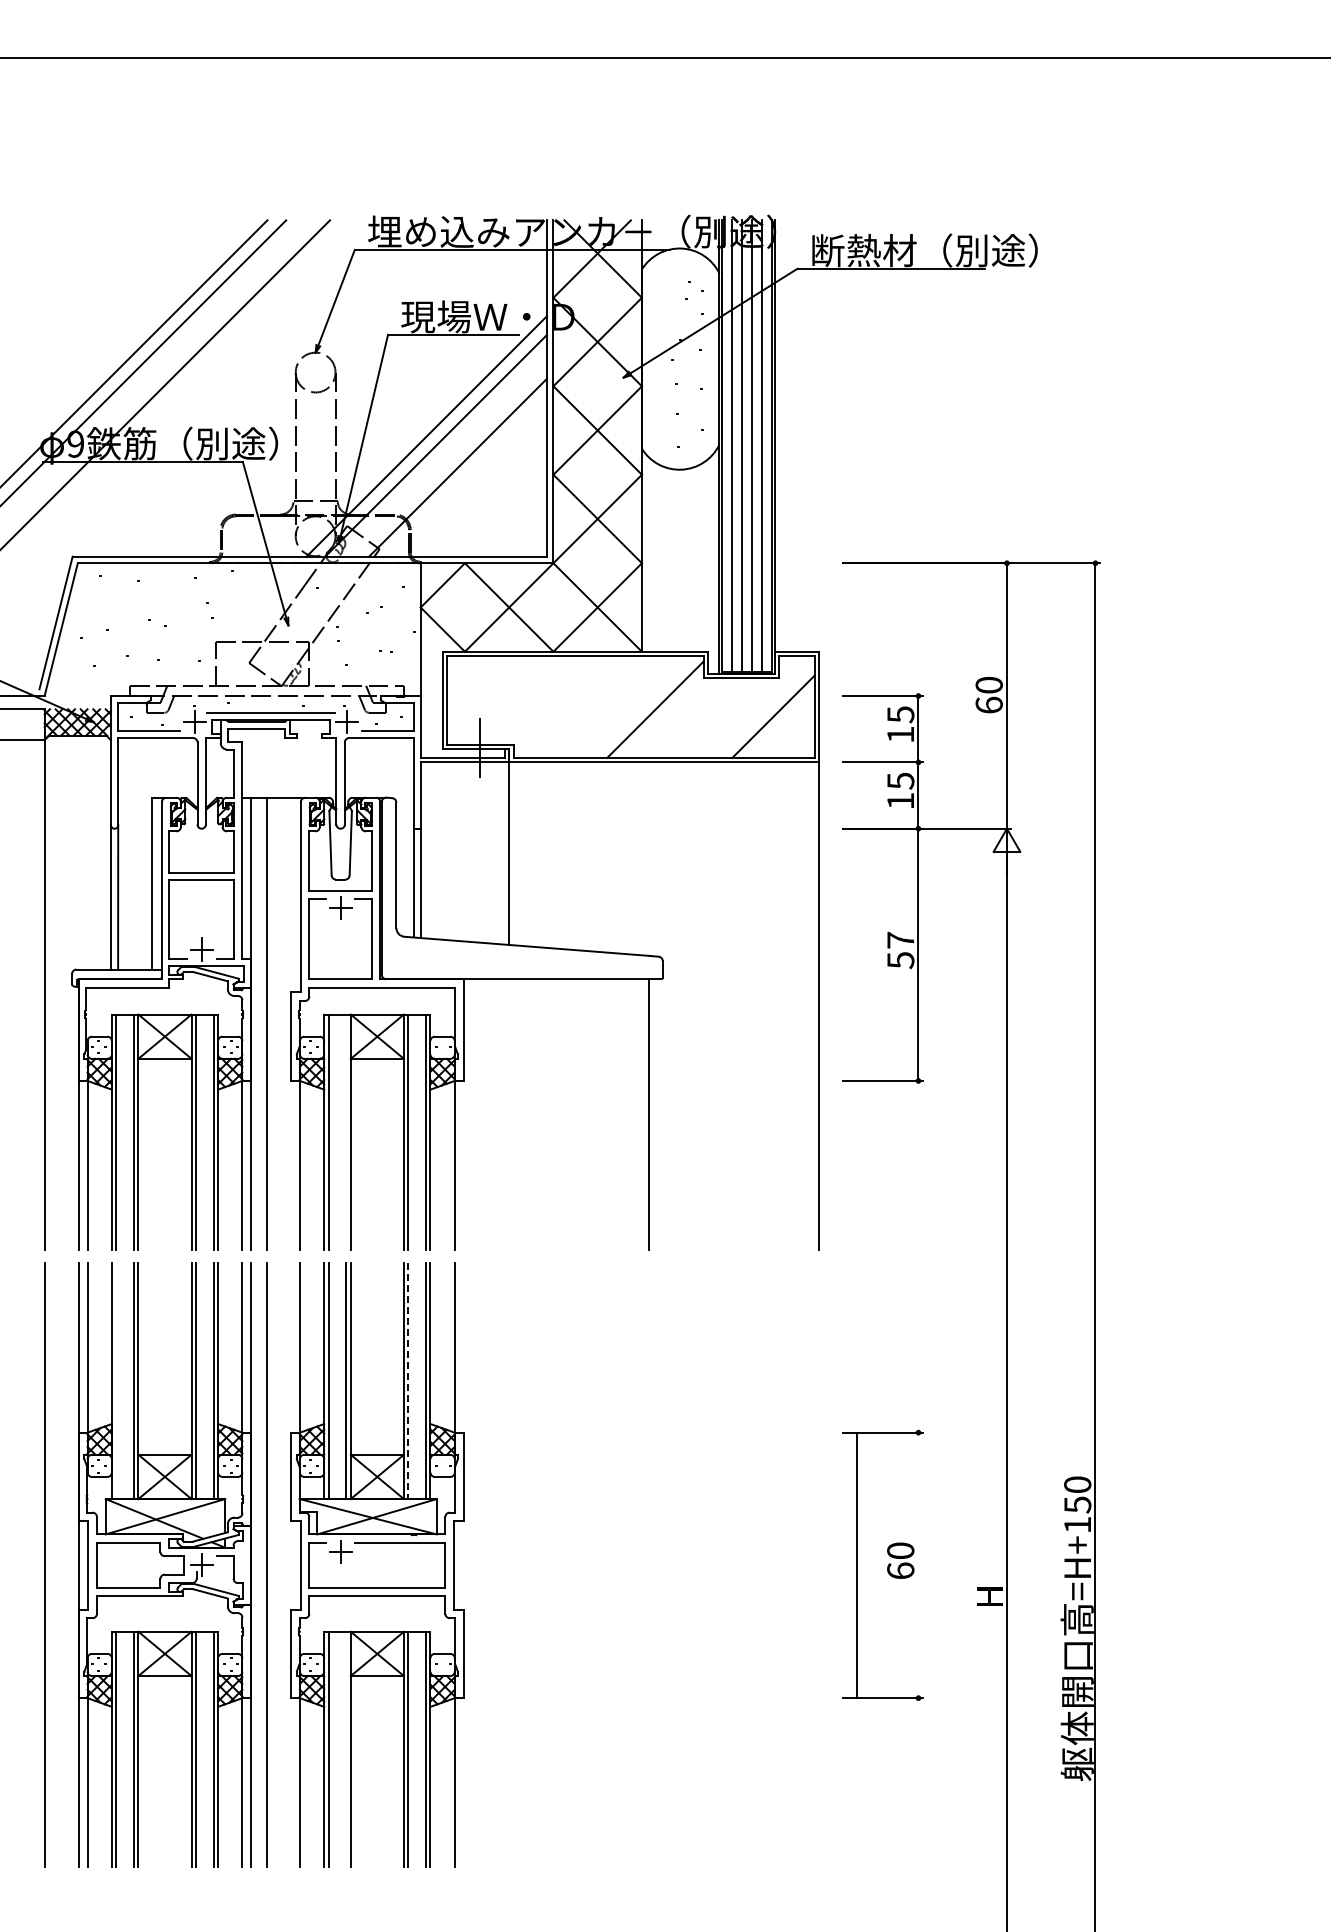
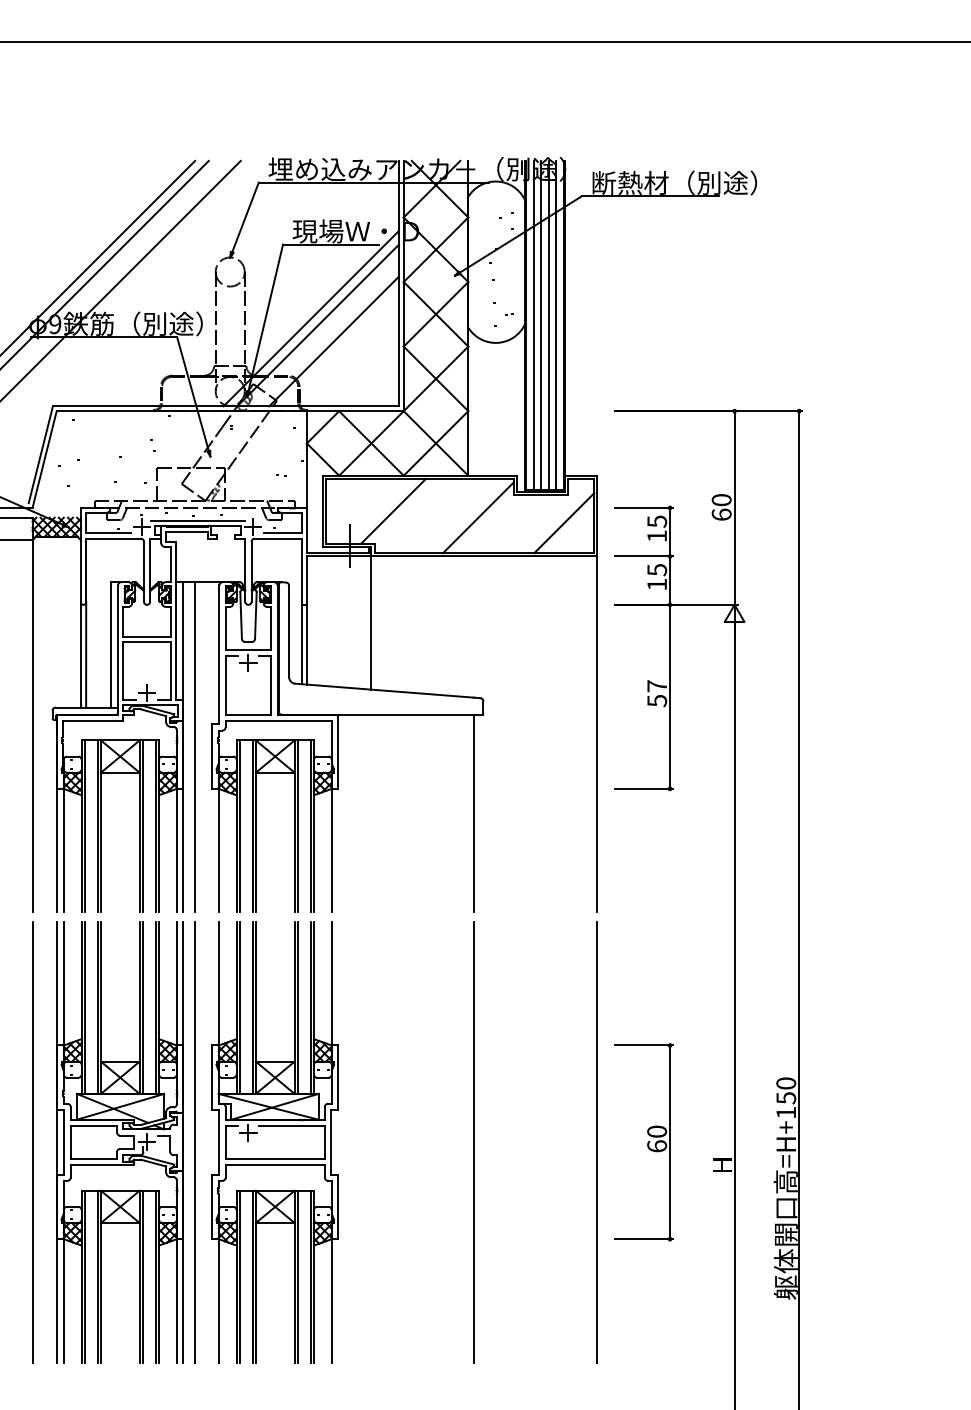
line: (539, 700) -> (393, 511), added
line: (346, 1132) -> (252, 826), added
line: (116, 1381) -> (84, 1008), added
line: (408, 1381) -> (297, 1008), dashed -> solid
line: (648, 1564) -> (473, 1141), added
line: (818, 1564) -> (597, 1141), added
line: (857, 1565) -> (670, 1142), moved
line: (346, 1749) -> (252, 1276), added

